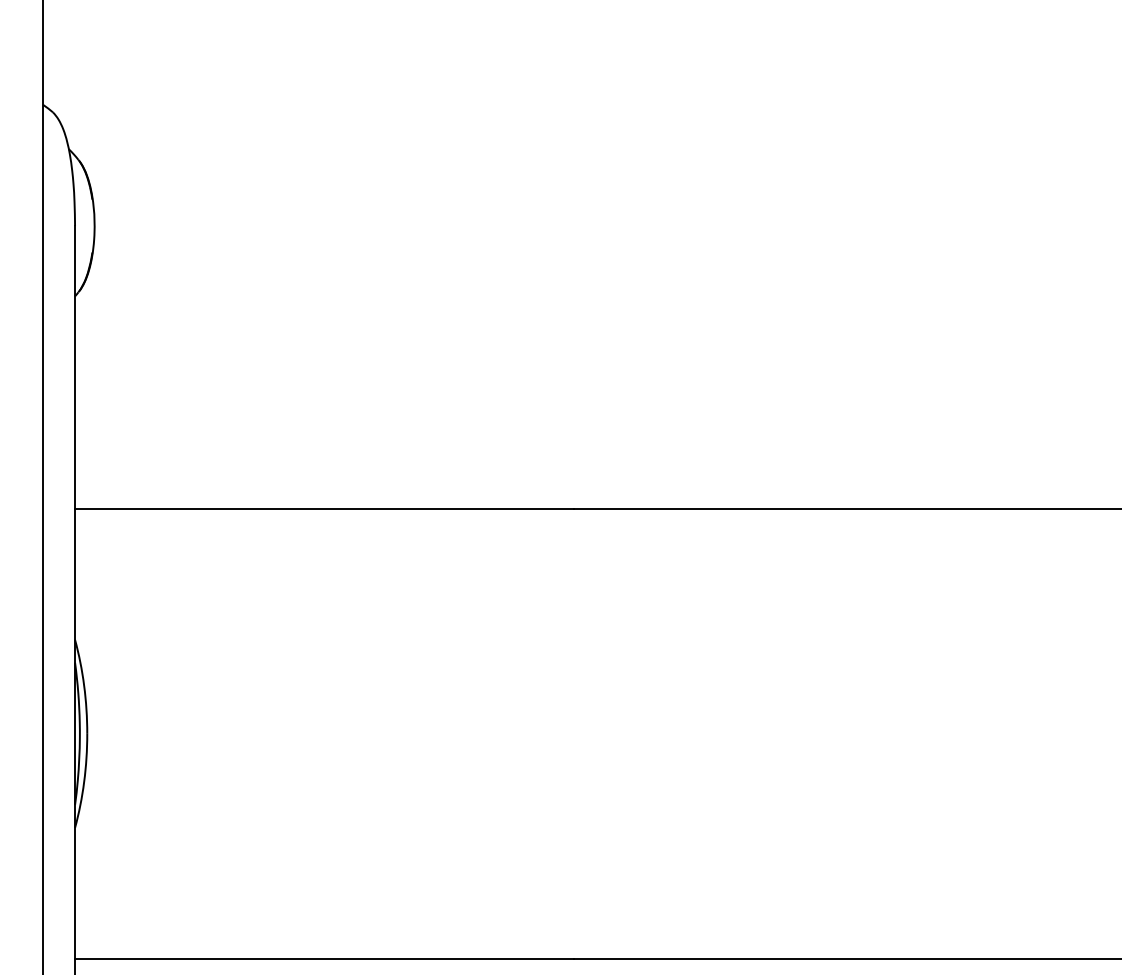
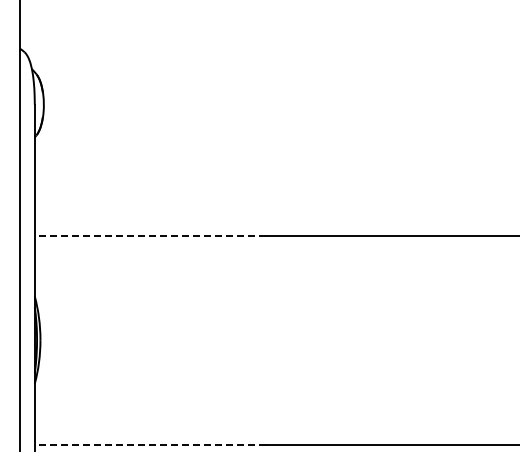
line: (324, 508) -> (150, 235), solid -> dashed
line: (324, 959) -> (150, 444), solid -> dashed

